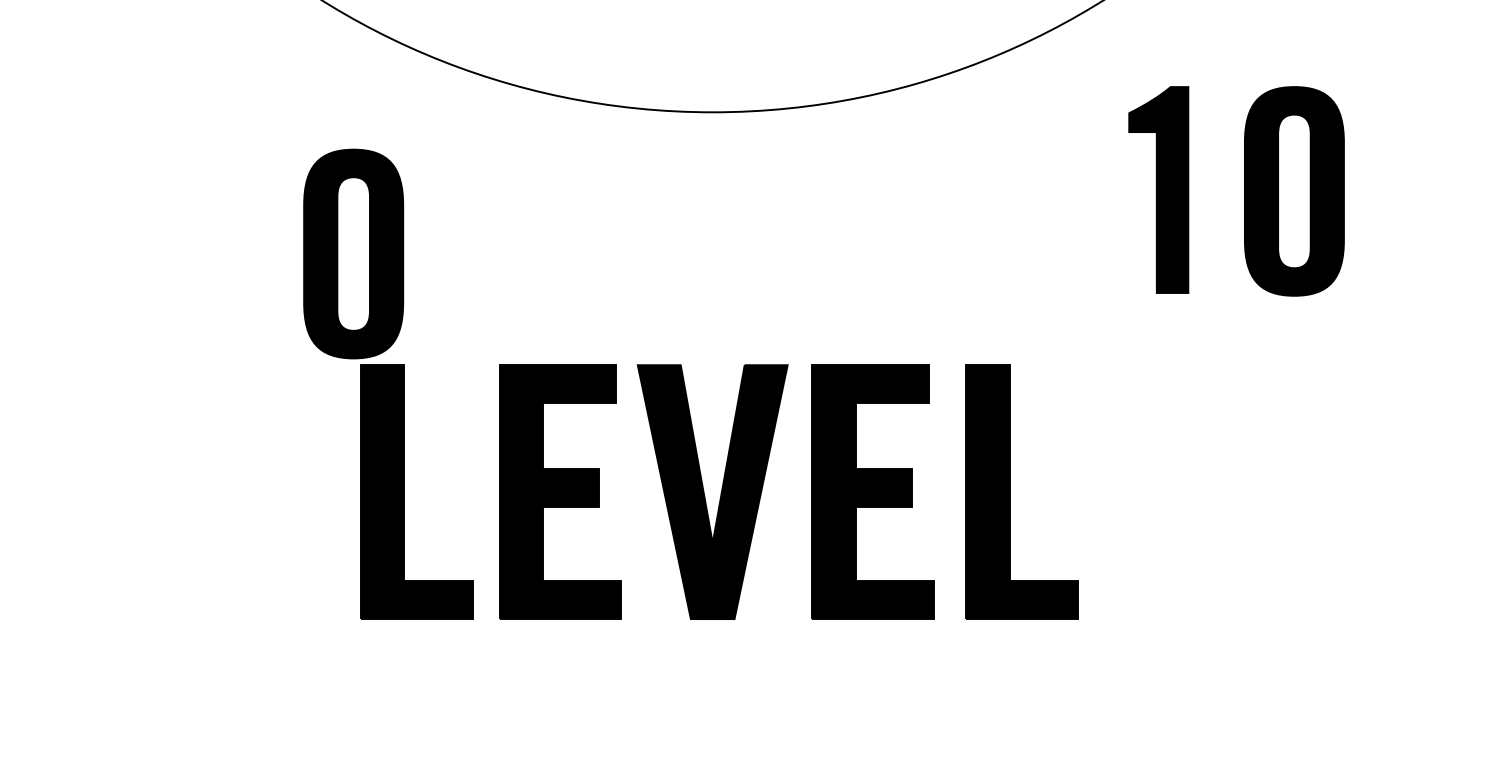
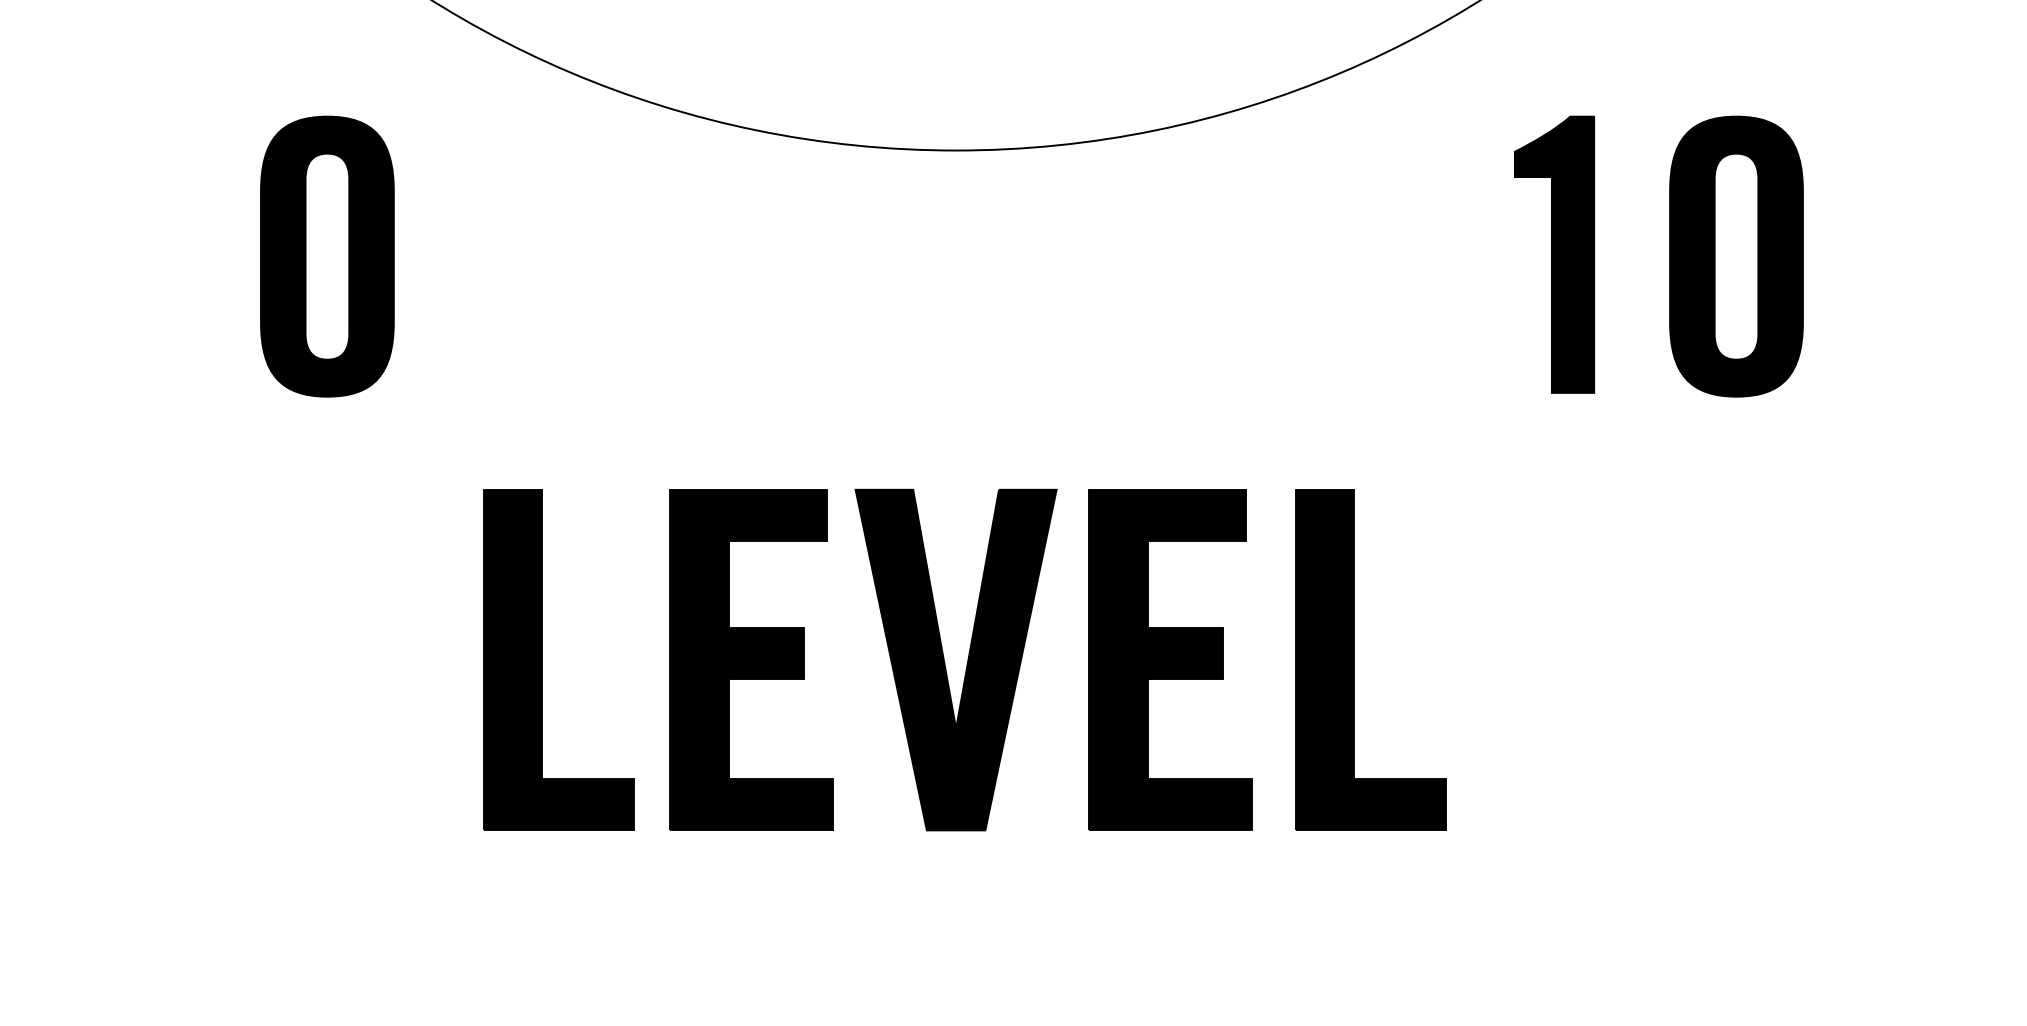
part: (353, 253) -> (327, 256), moved

